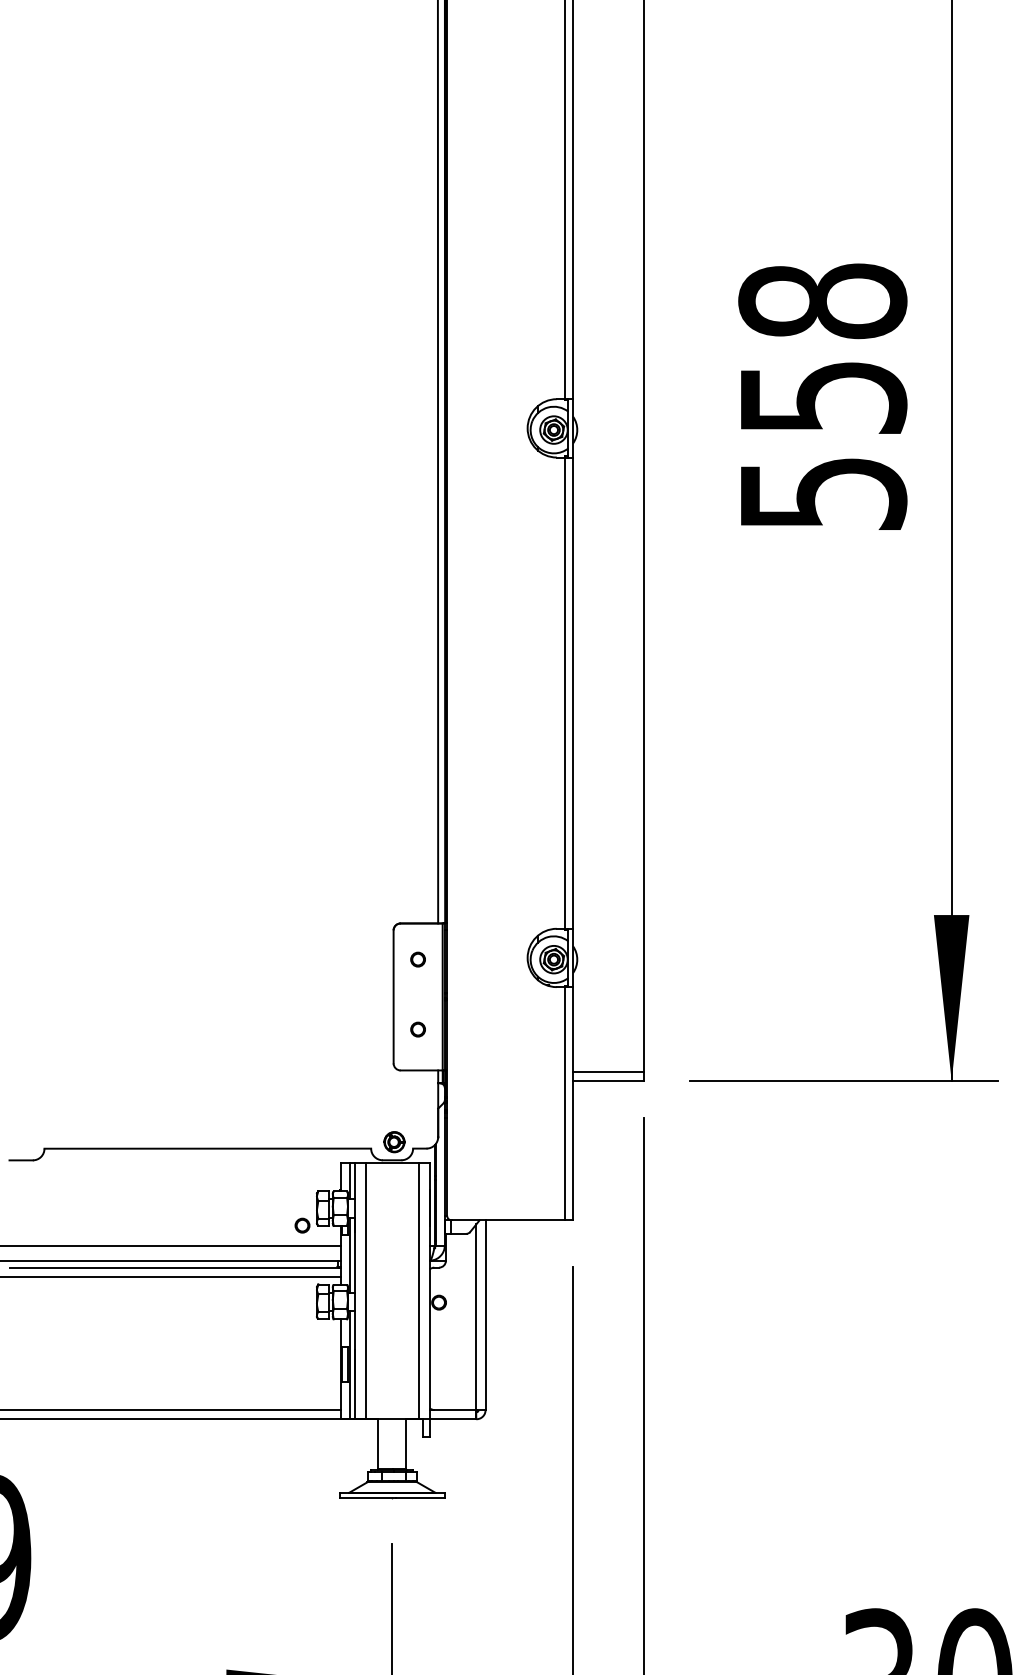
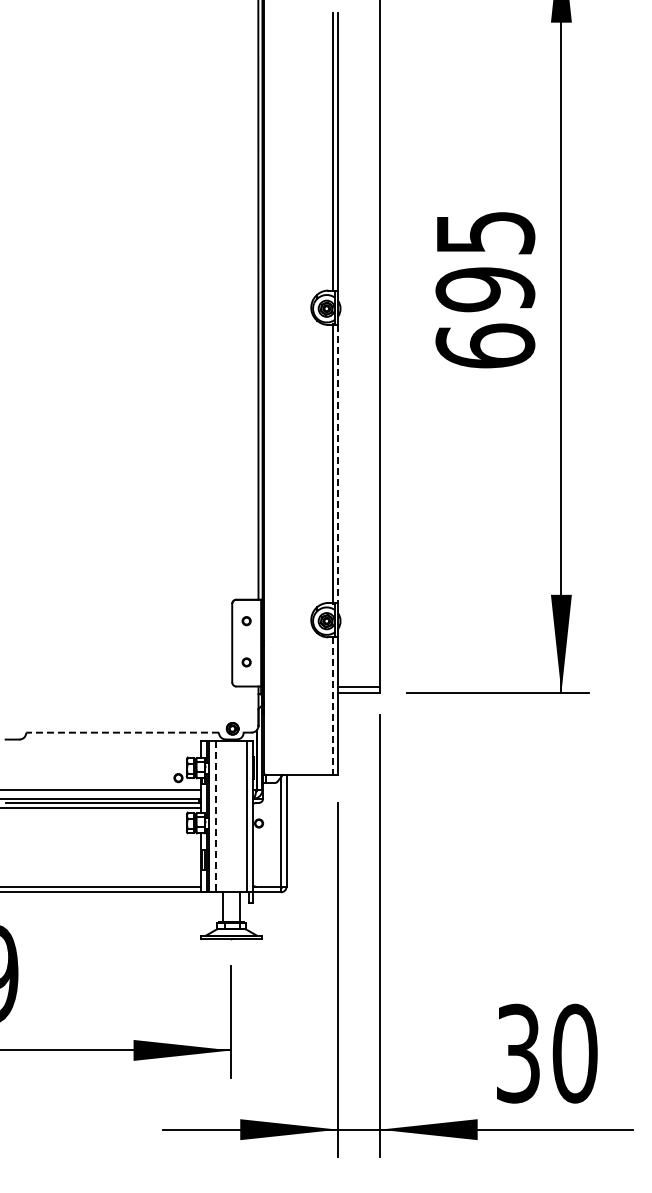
text: (822, 397) -> (485, 289), 558 -> 695
line: (573, 694) -> (338, 464), solid -> dashed
line: (565, 1104) -> (333, 706), solid -> dashed
line: (207, 1148) -> (122, 732), solid -> dashed
line: (365, 1292) -> (215, 817), solid -> dashed

